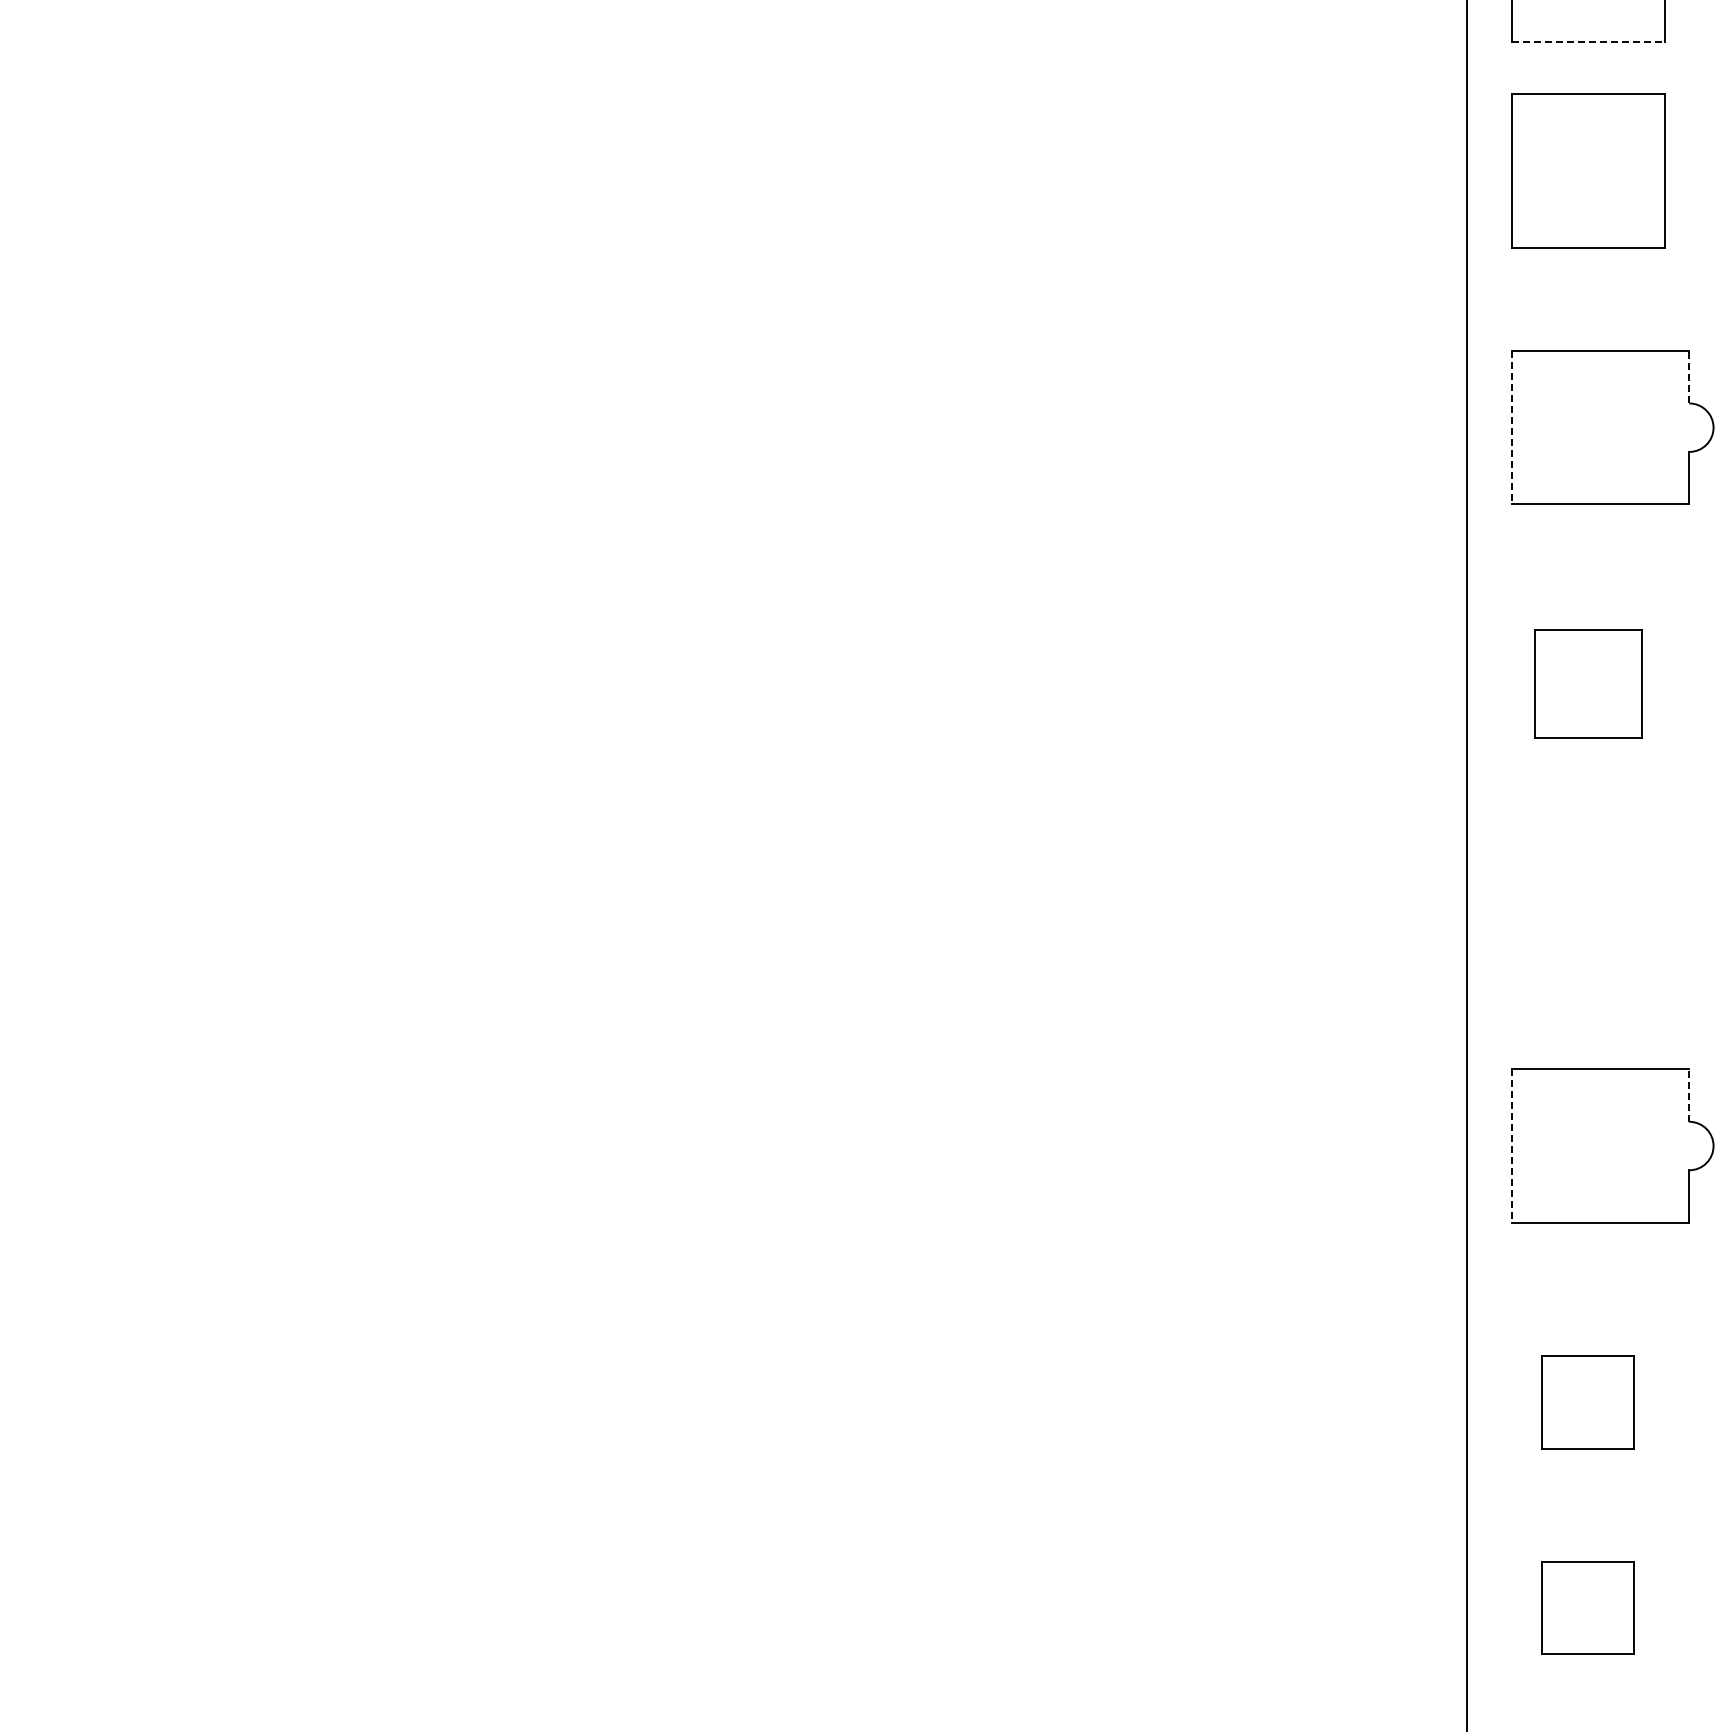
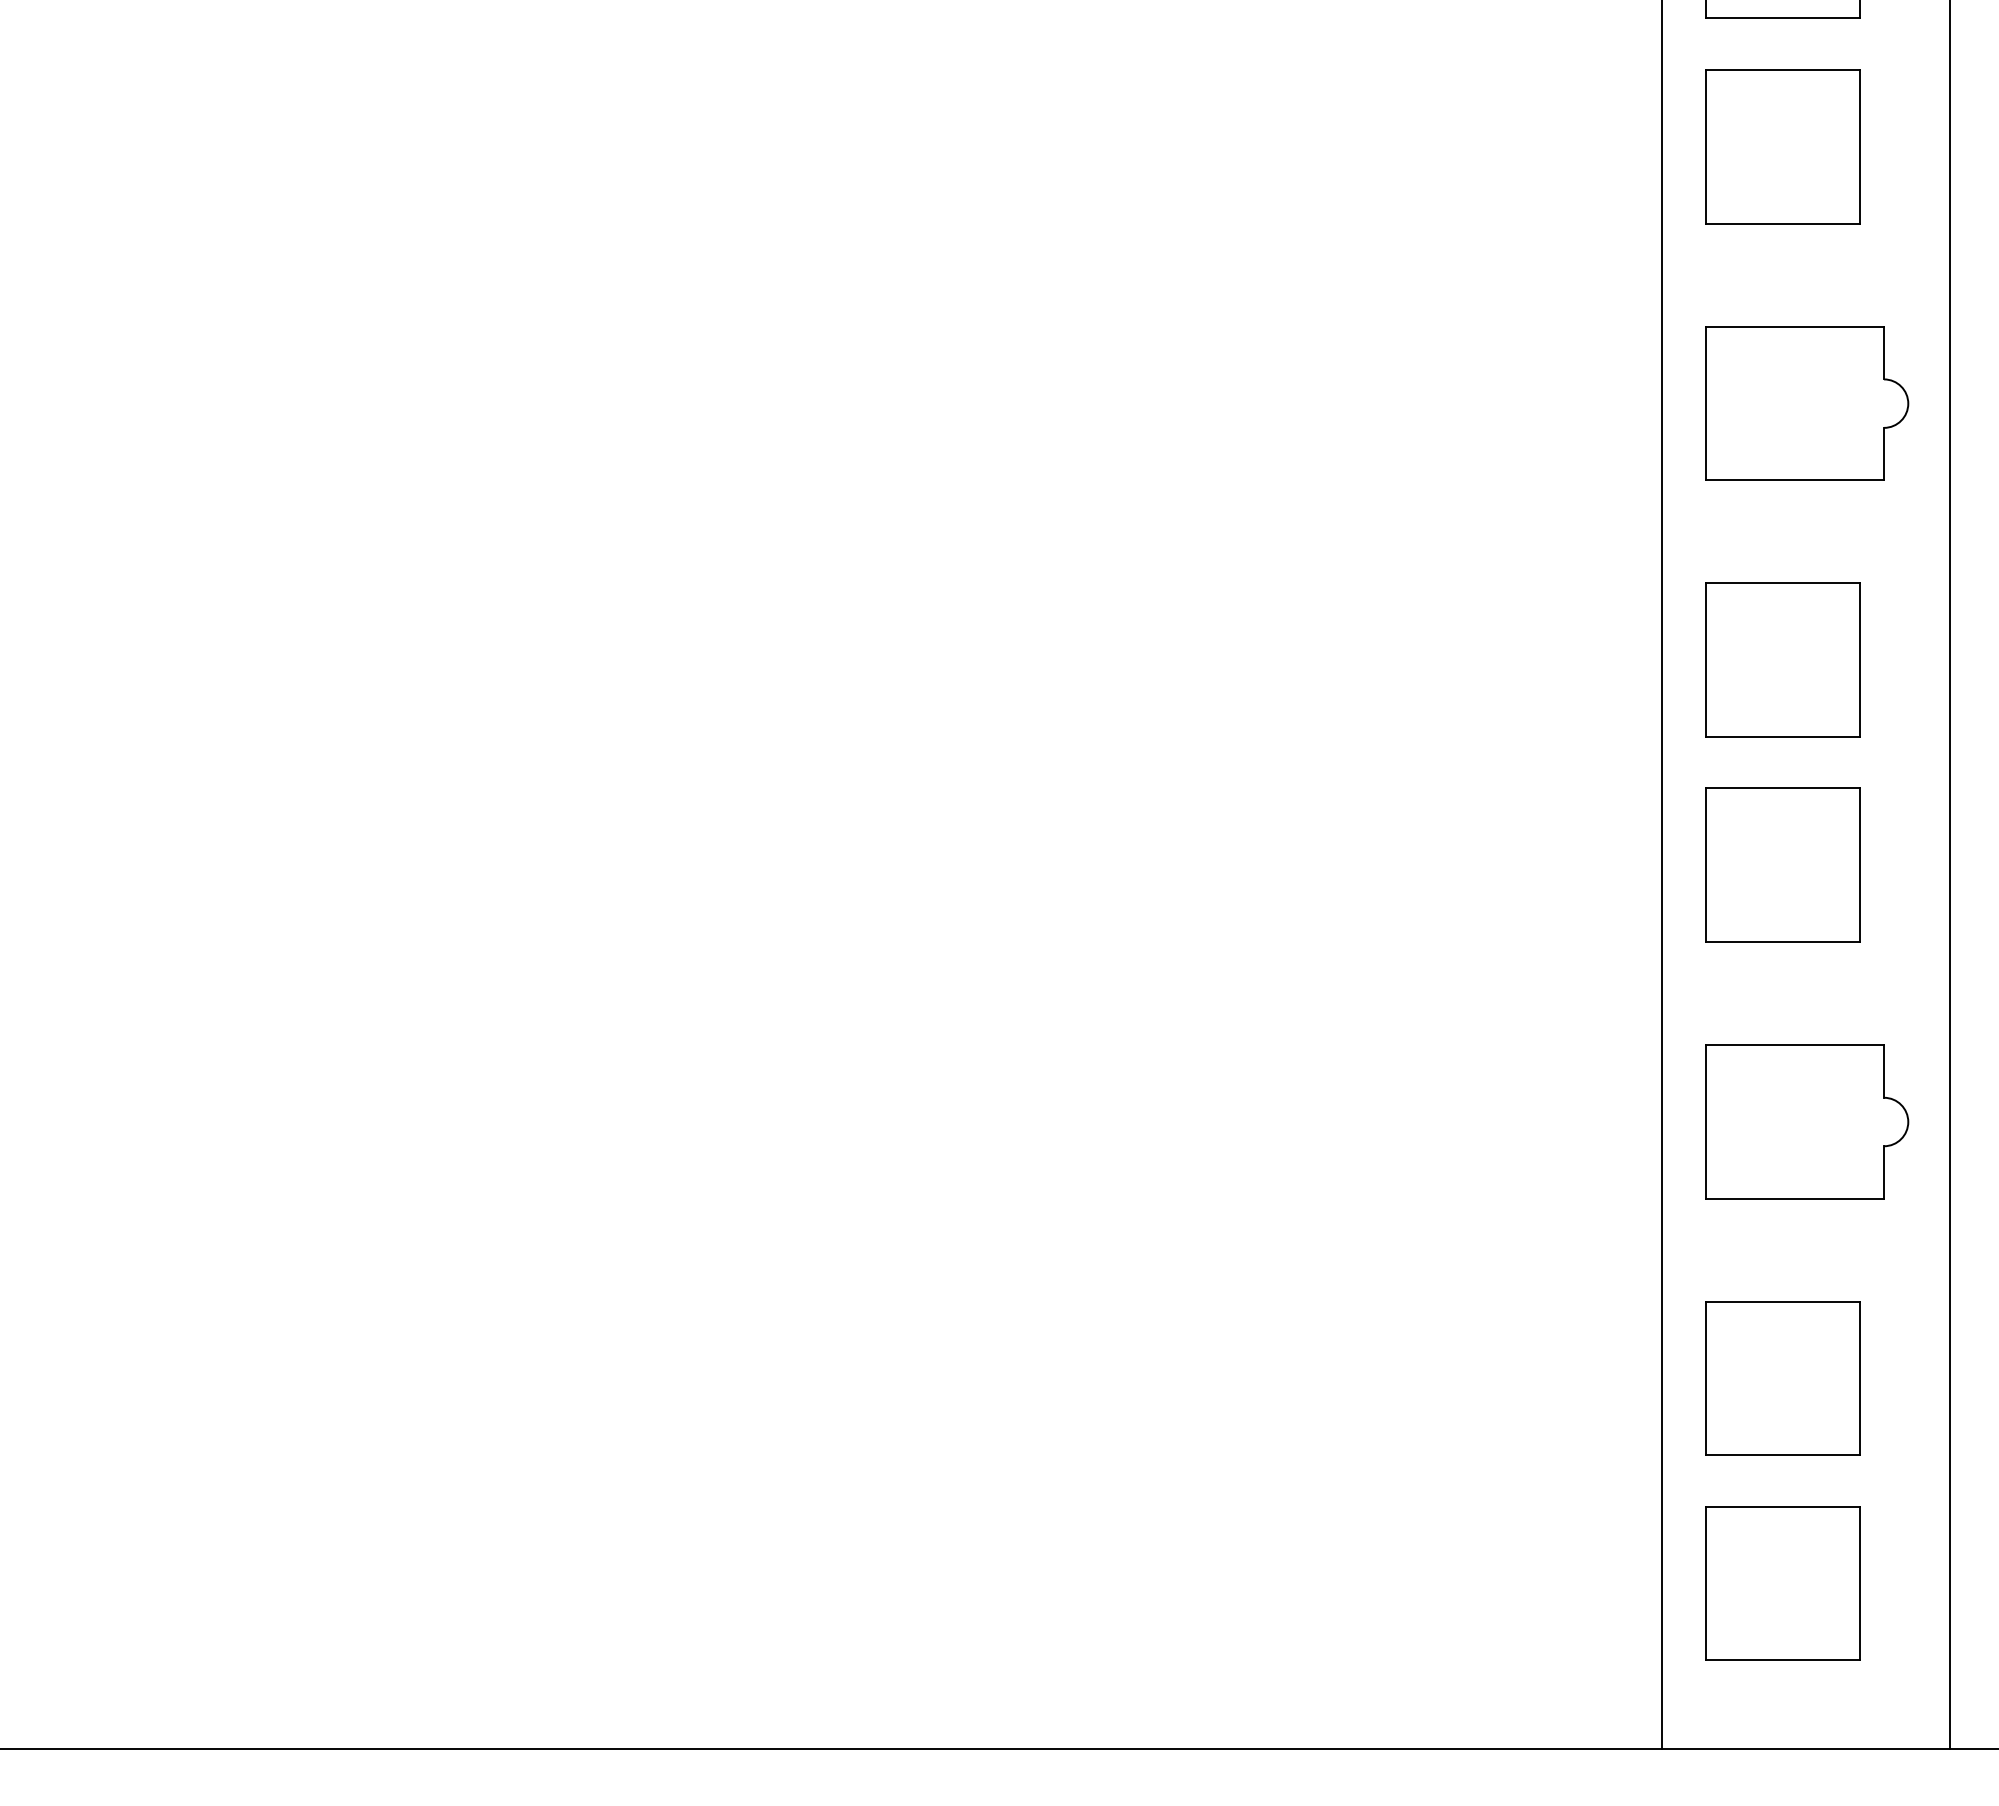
line: (1588, 42) -> (1783, 18), dashed -> solid
line: (1689, 376) -> (1884, 352), dashed -> solid
line: (1511, 427) -> (1706, 403), dashed -> solid
part: (1587, 683) -> (1782, 659), size x1.43
part: (1587, 888) -> (1782, 864), added
line: (1689, 1094) -> (1884, 1070), dashed -> solid
line: (1511, 1145) -> (1706, 1121), dashed -> solid
part: (1587, 1402) -> (1782, 1378), size x1.67
part: (1587, 1607) -> (1782, 1583), size x1.67

